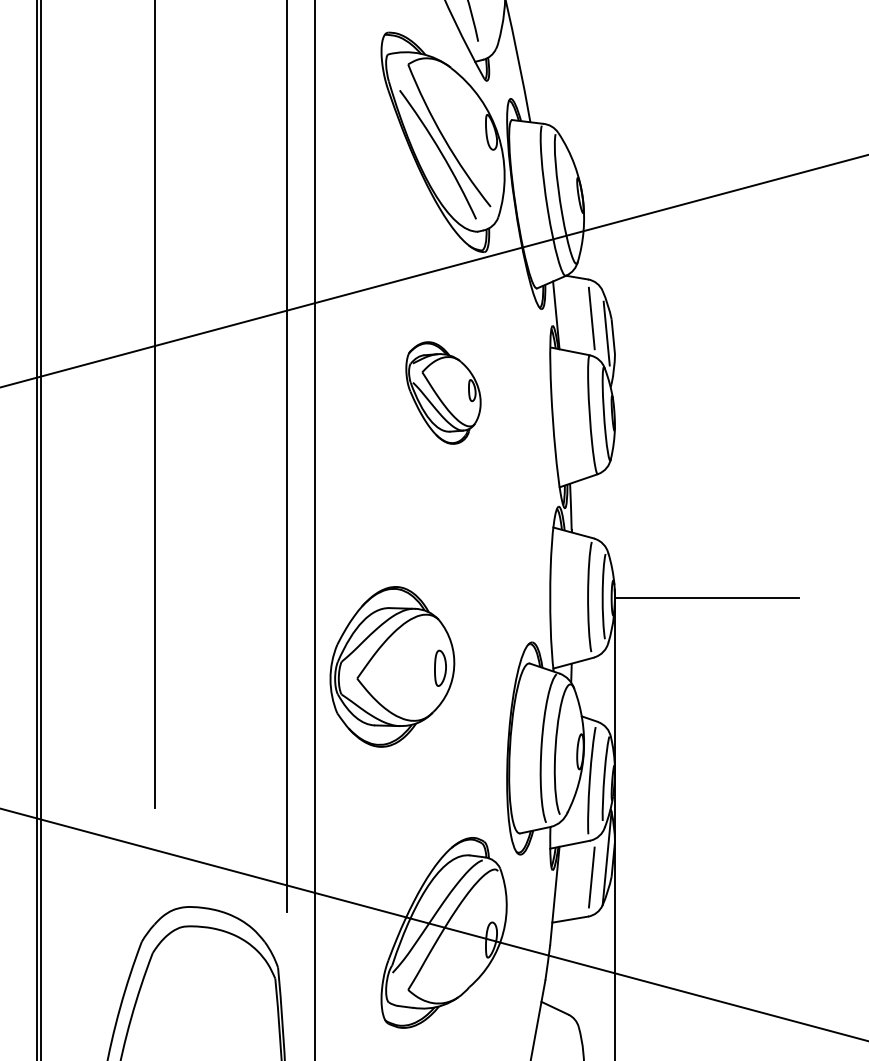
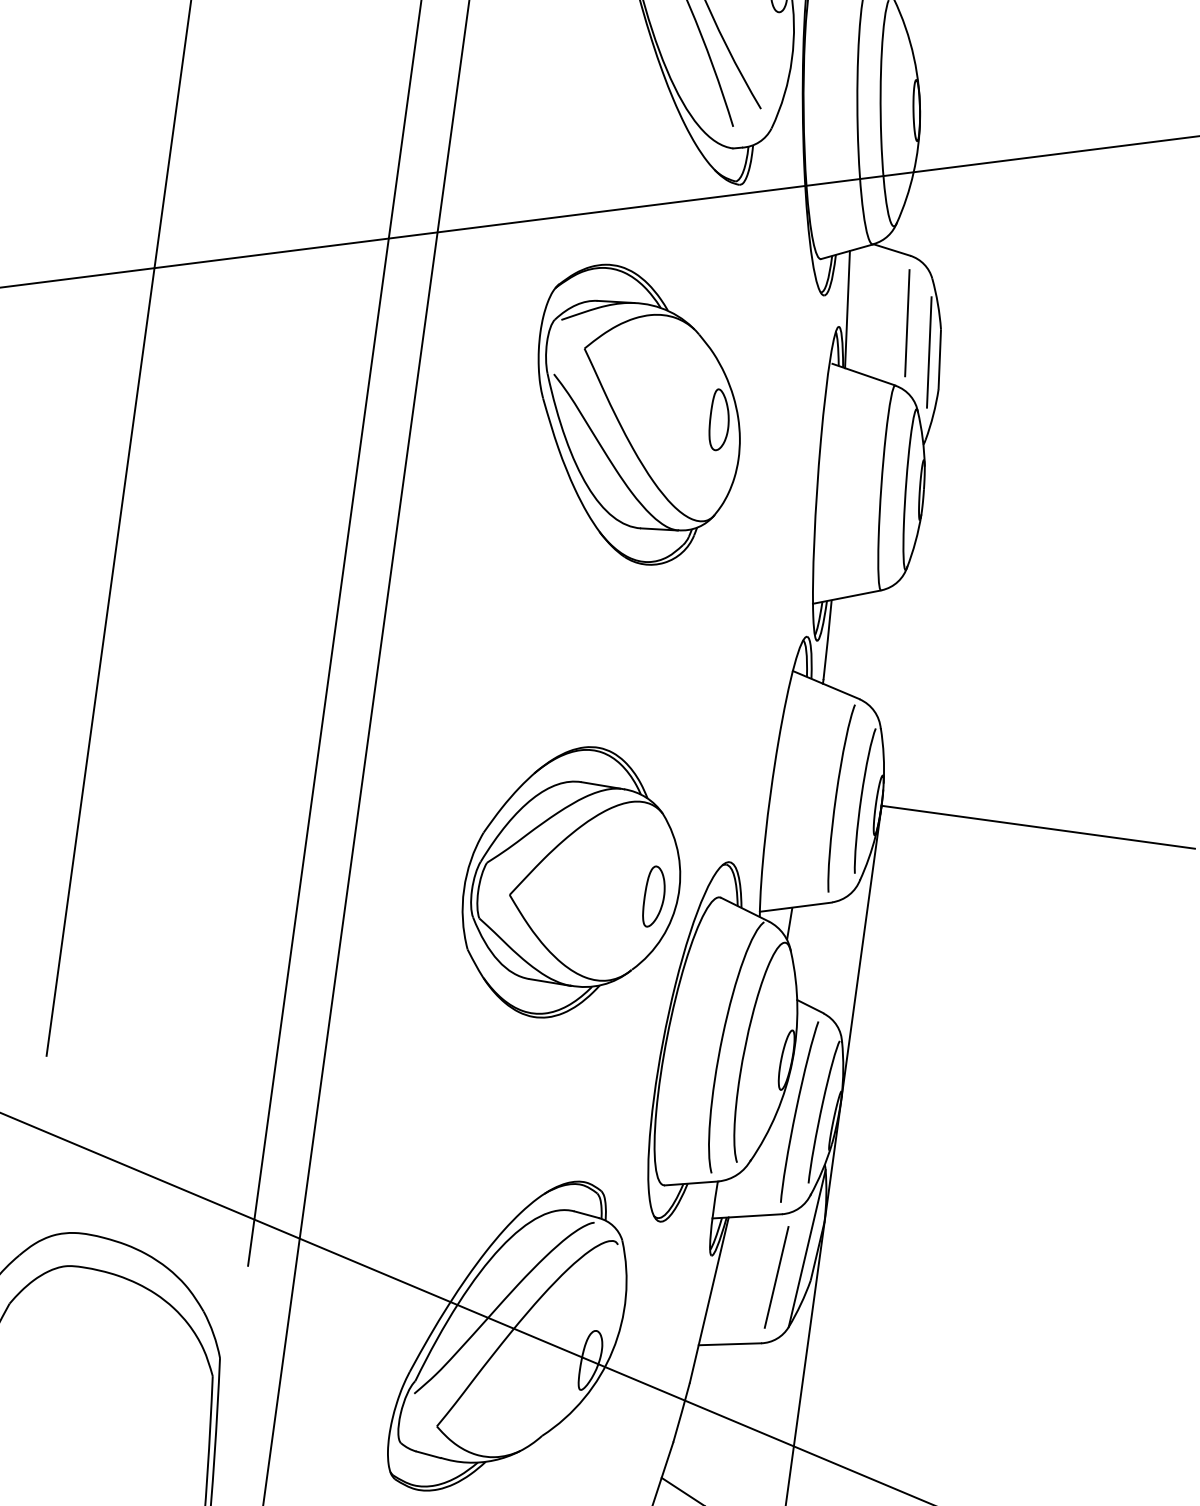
part: (443, 392) -> (636, 414), size x1.67
part: (392, 666) -> (572, 882), moved

